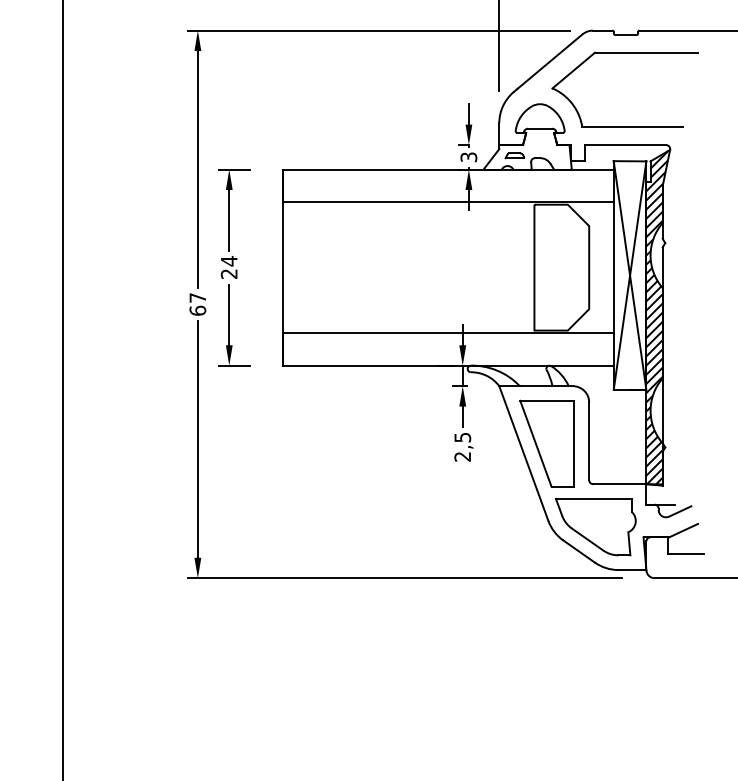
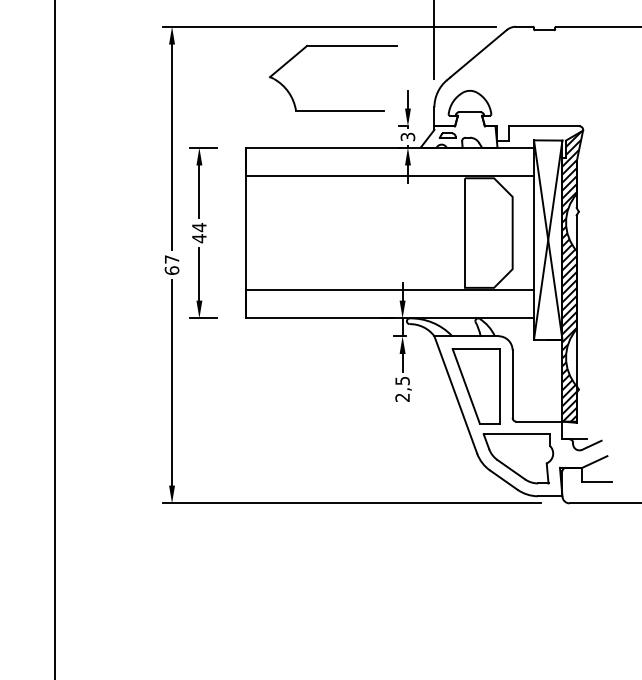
part: (624, 53) -> (332, 46), moved
text: (228, 273) -> (198, 238), 24 -> 44

